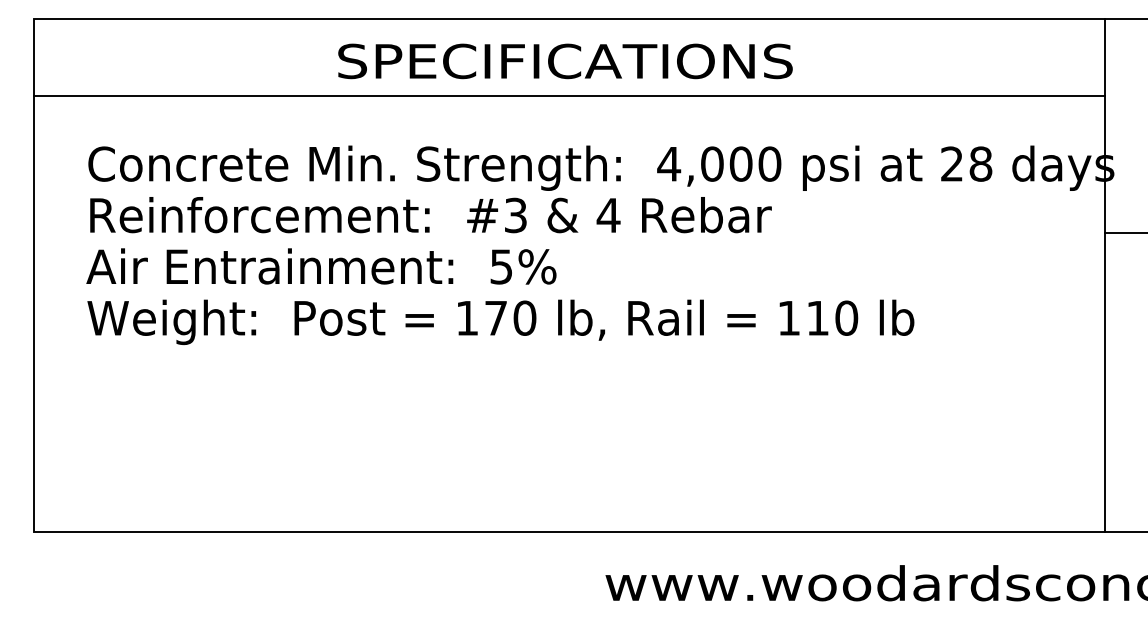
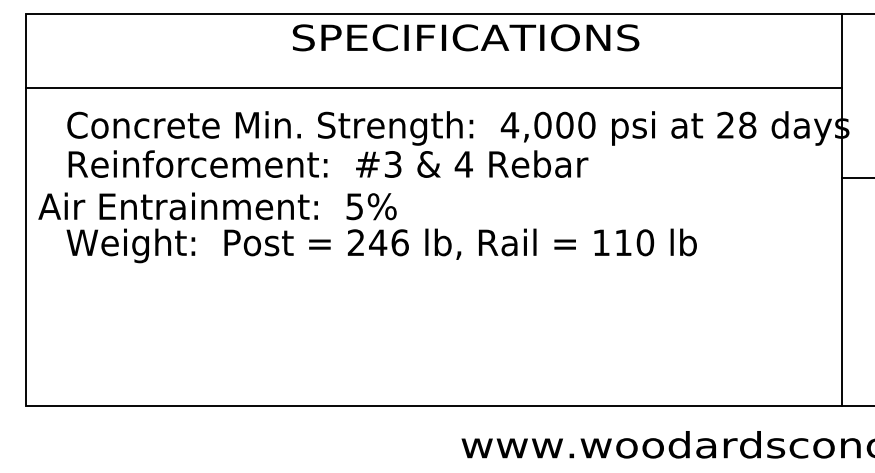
text: (565, 61) -> (466, 37), moved
line: (569, 95) -> (434, 87), moved
text: (321, 266) -> (217, 206), moved
text: (496, 317) -> (378, 242), 170 -> 246

